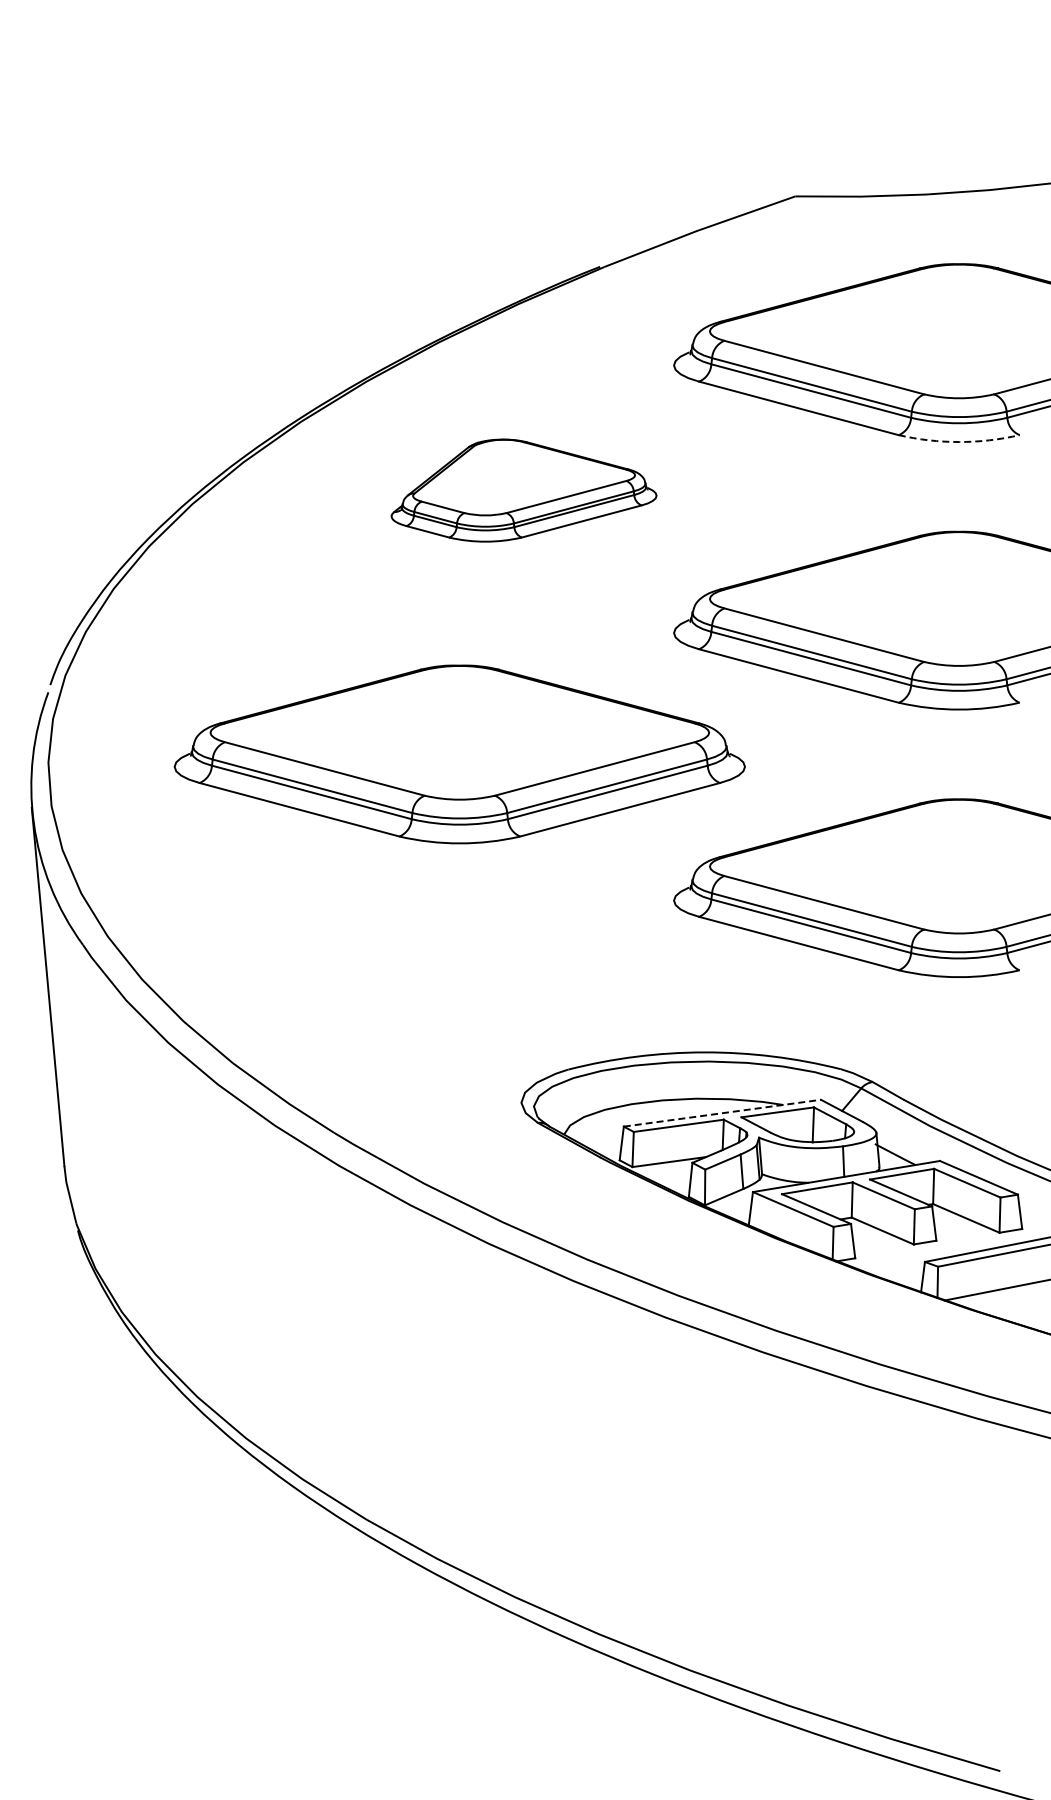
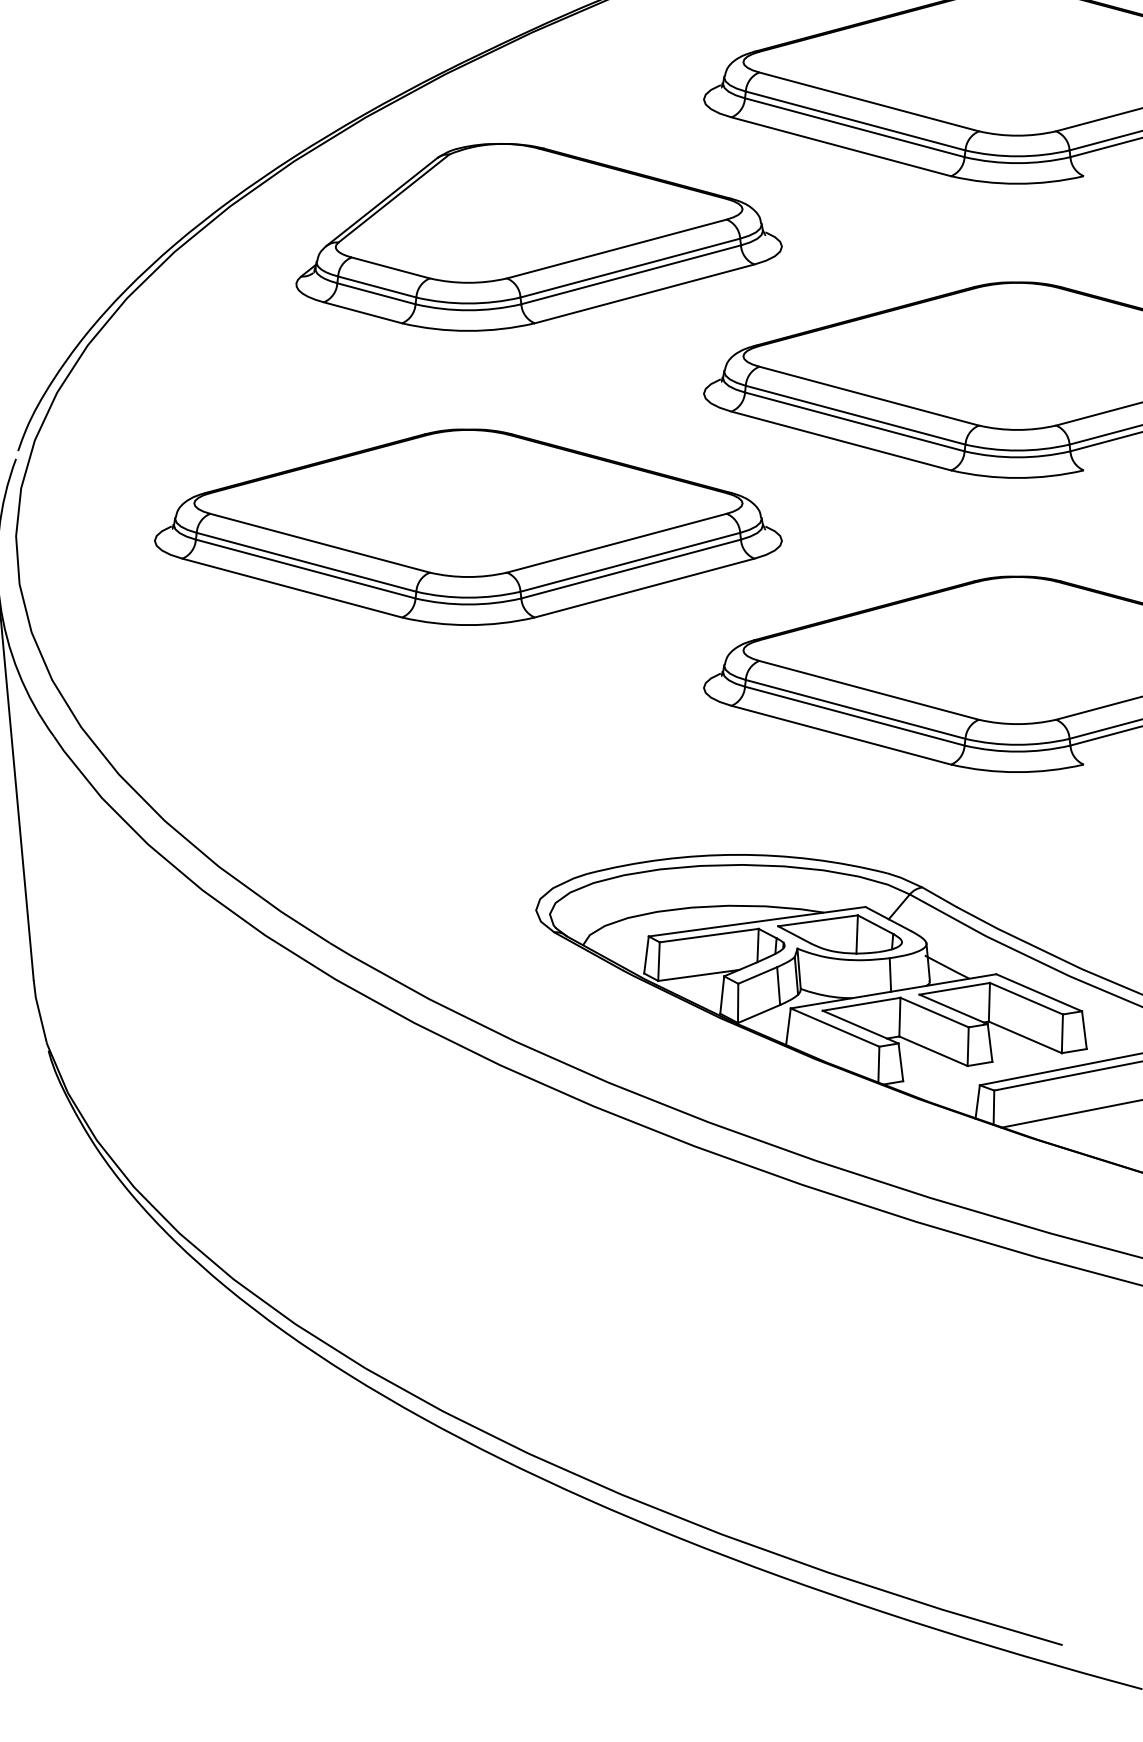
arc: (959, 442) -> (1017, 184), dashed -> solid
part: (523, 490) -> (538, 237), size x1.67
line: (722, 1113) -> (757, 922), dashed -> solid

